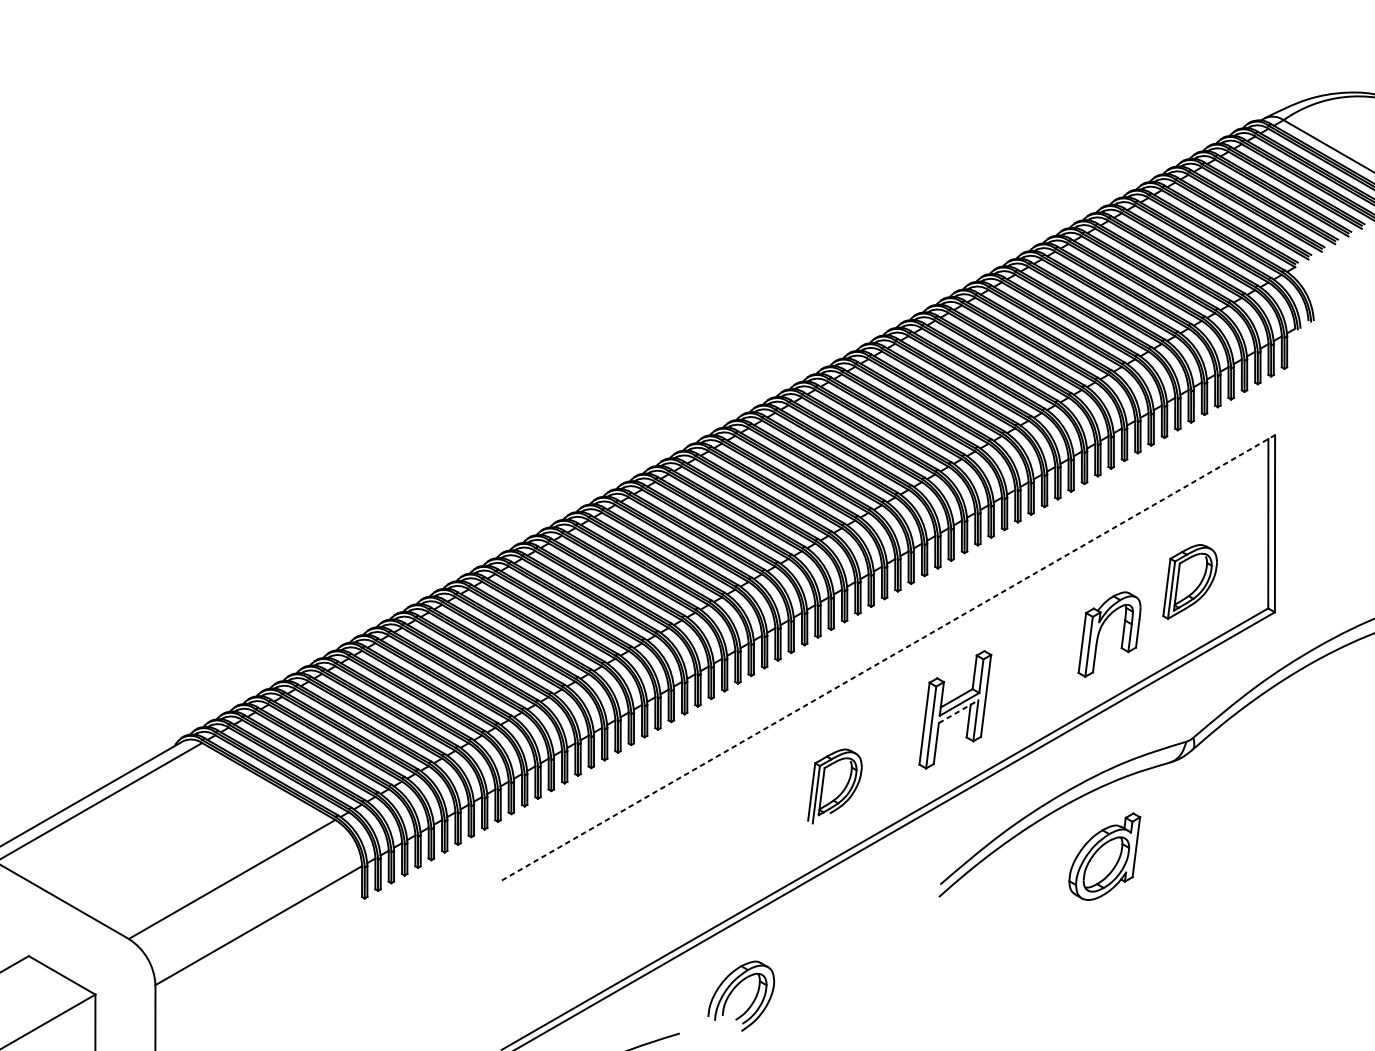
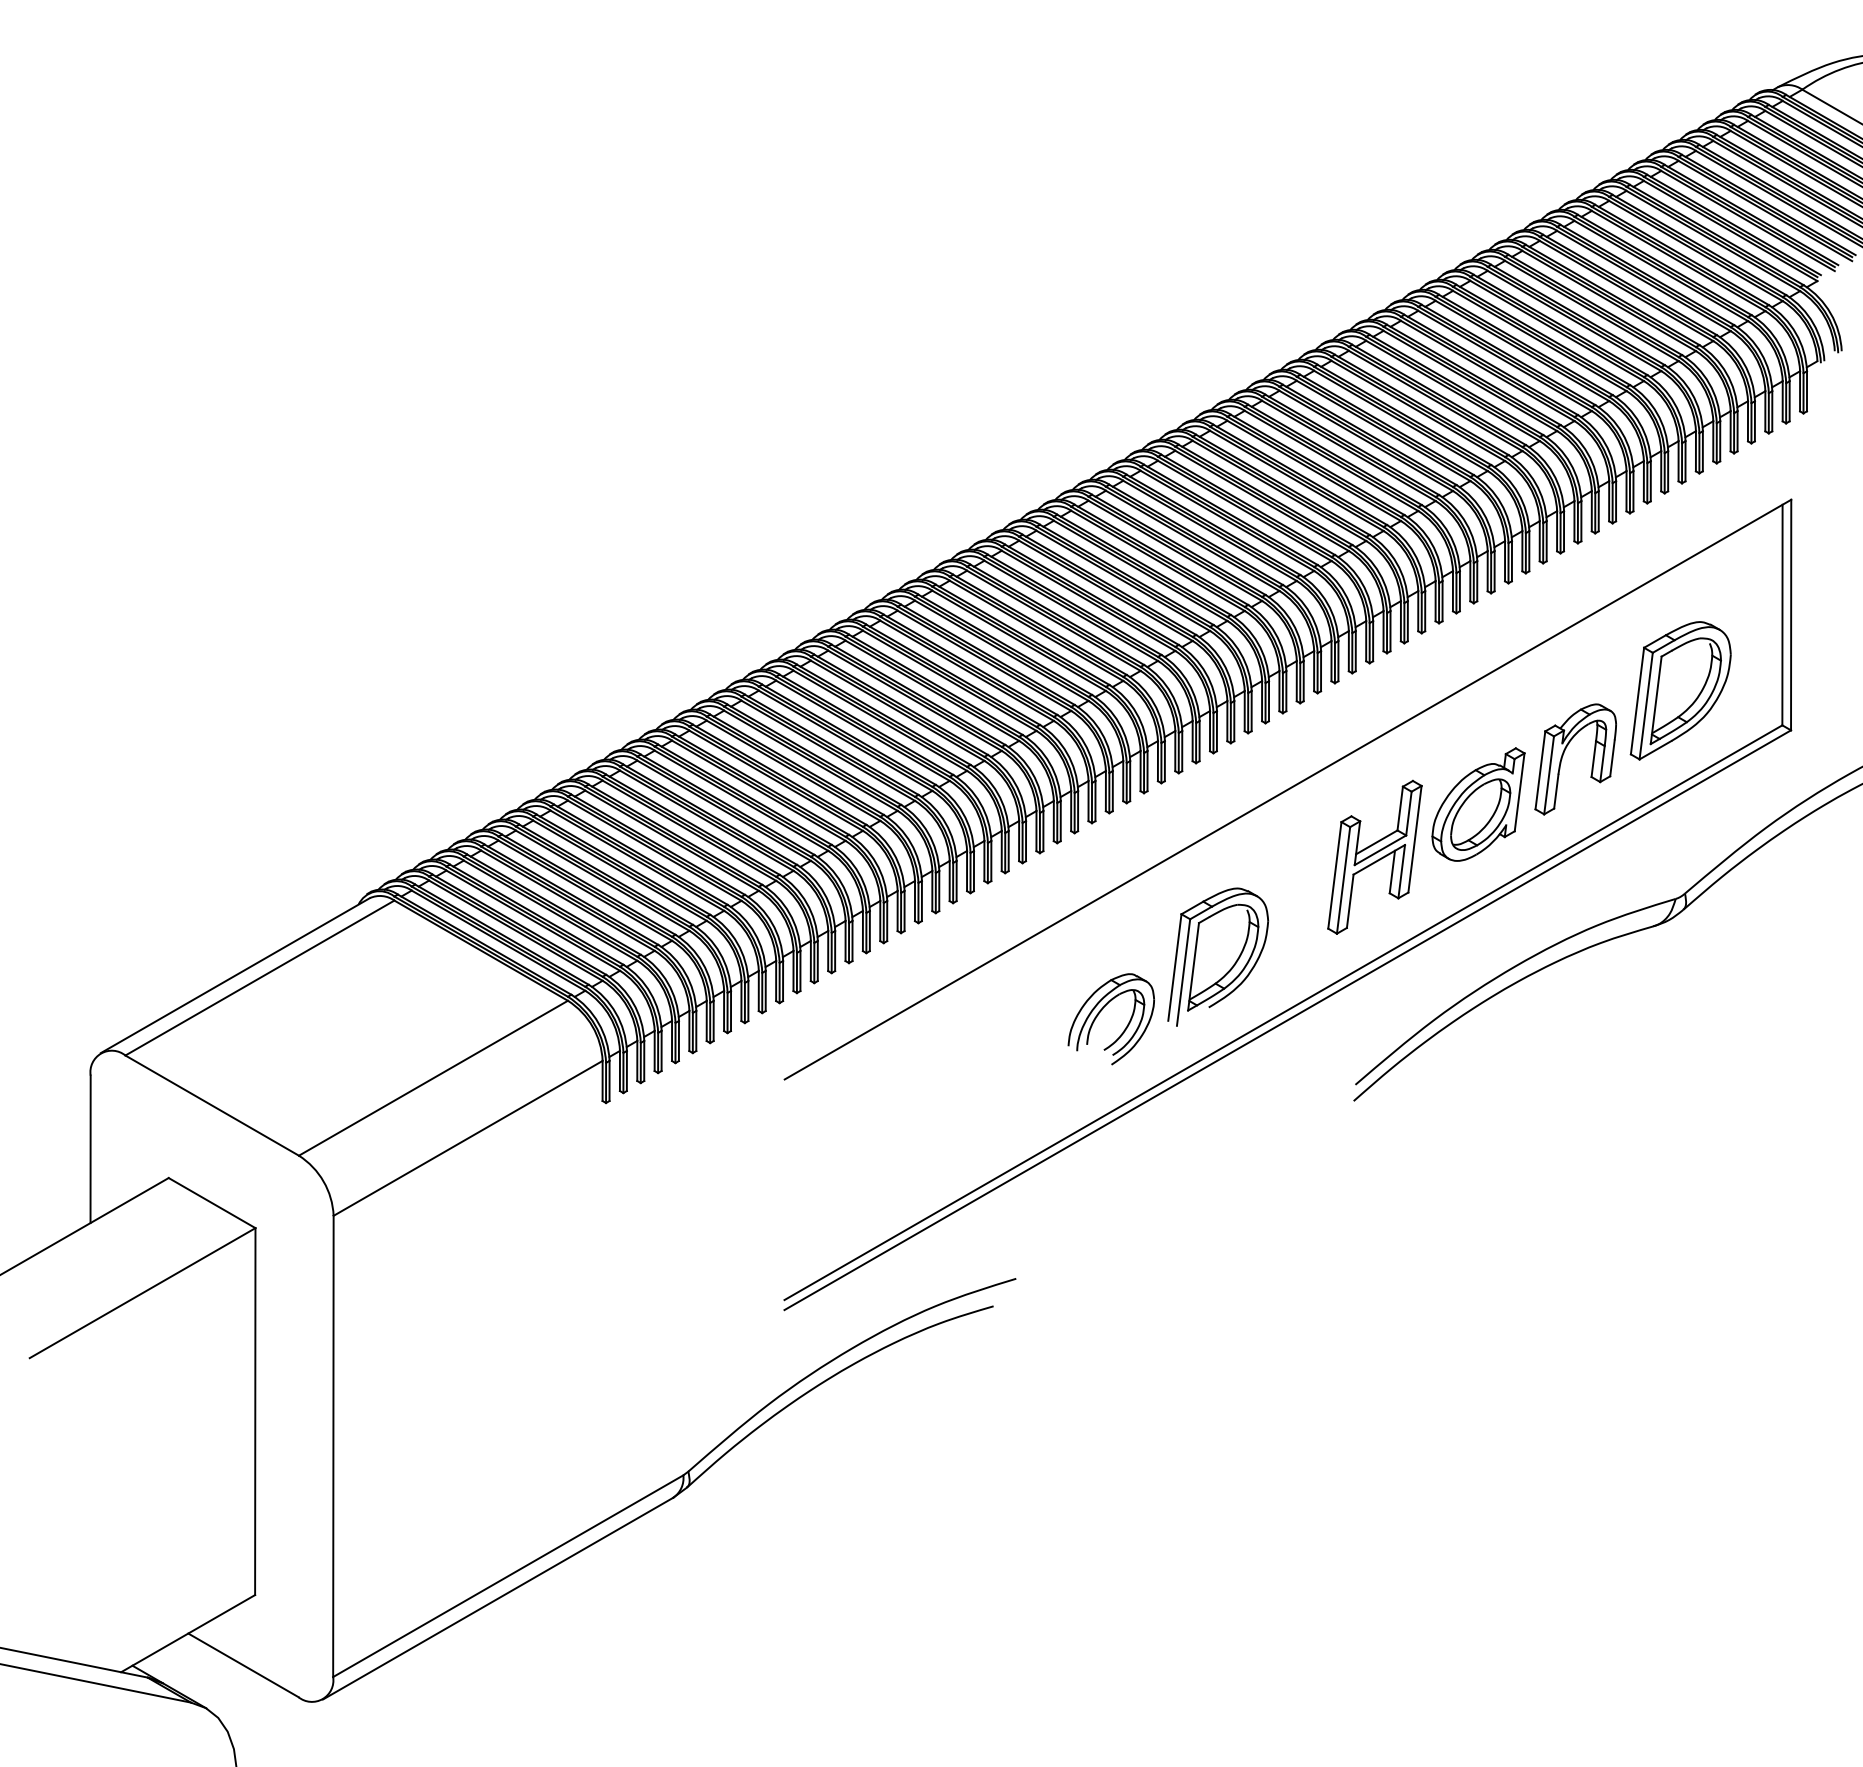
part: (1190, 581) -> (1680, 690), size x1.43
line: (888, 657) -> (1288, 789), dashed -> solid
line: (958, 711) -> (1379, 859), dashed -> solid
part: (835, 785) -> (1218, 956), size x1.43
part: (1104, 856) -> (1478, 804), moved
part: (734, 989) -> (1102, 1010), moved

